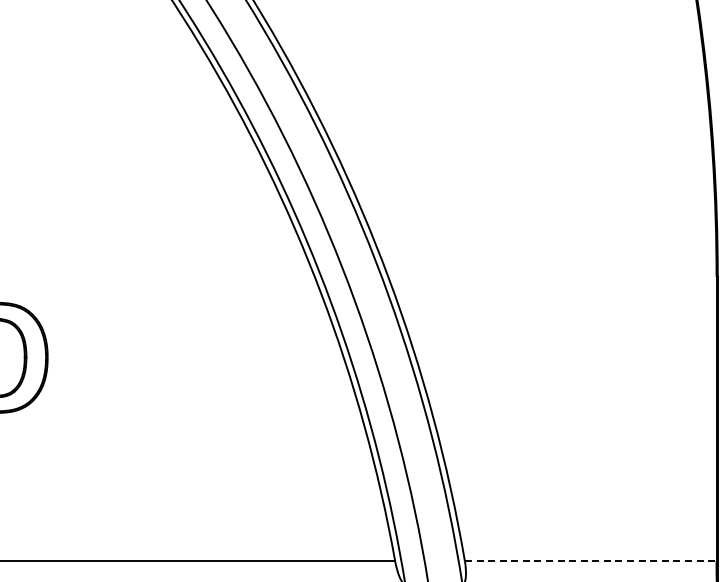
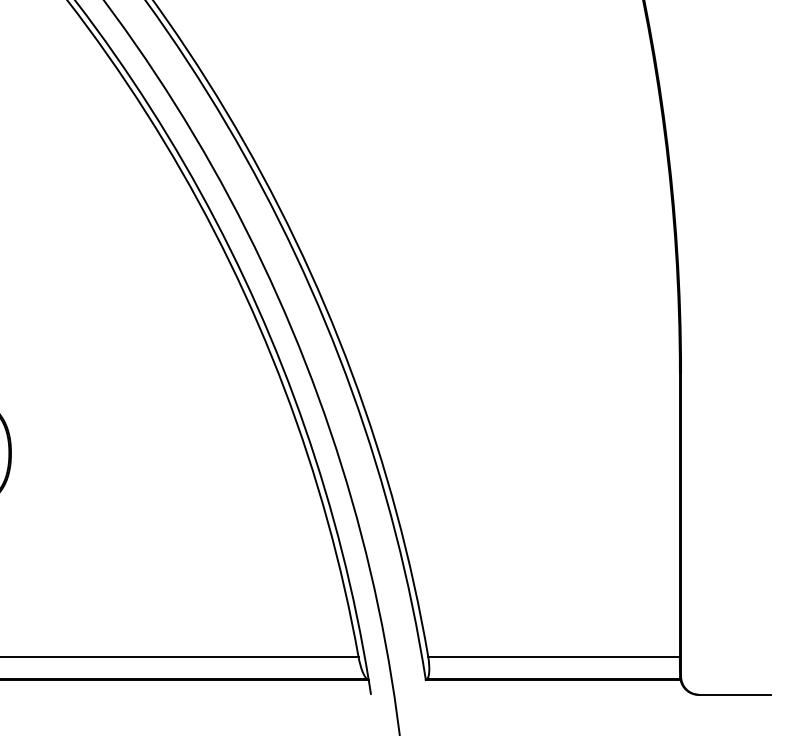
line: (591, 561) -> (554, 656), dashed -> solid

